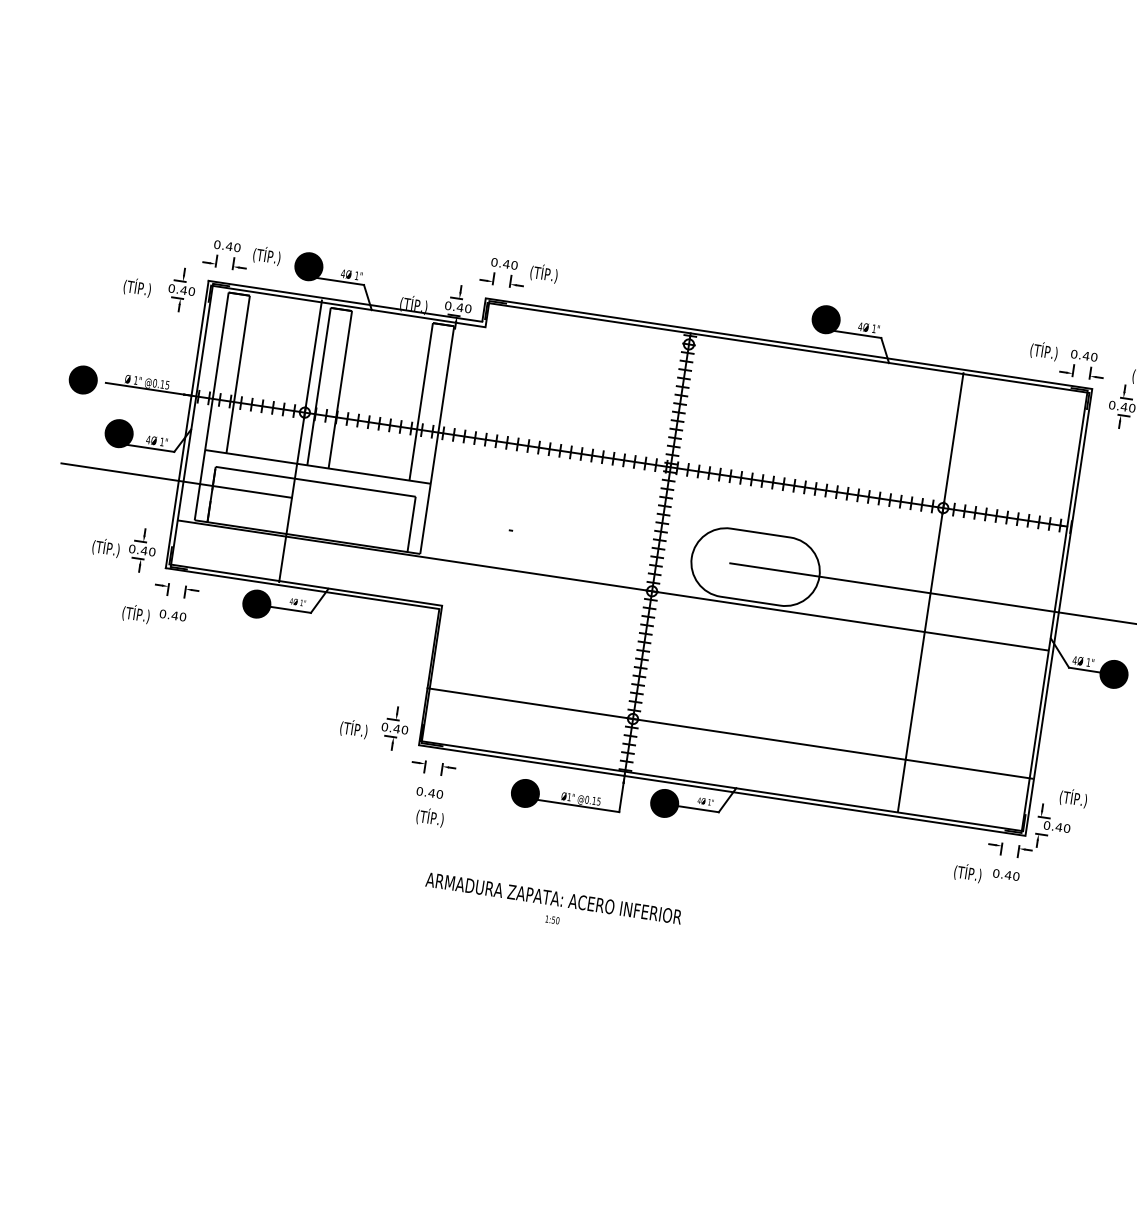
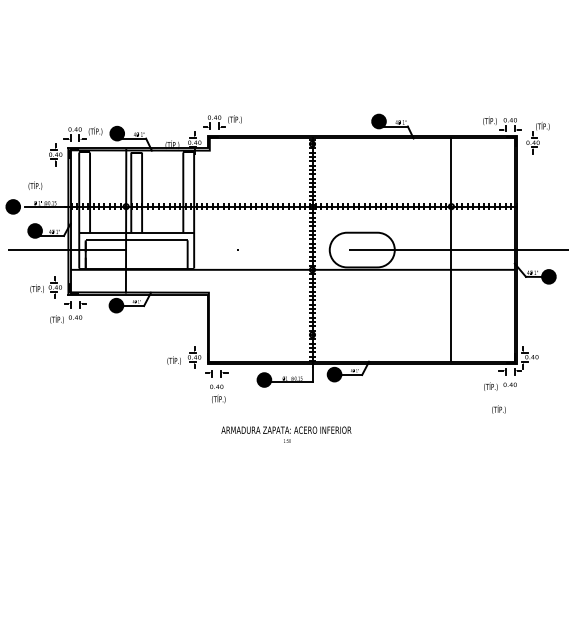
text: (137, 287) -> (35, 185), moved
line: (729, 732) -> (361, 334), removed
text: (1072, 797) -> (498, 409), moved

